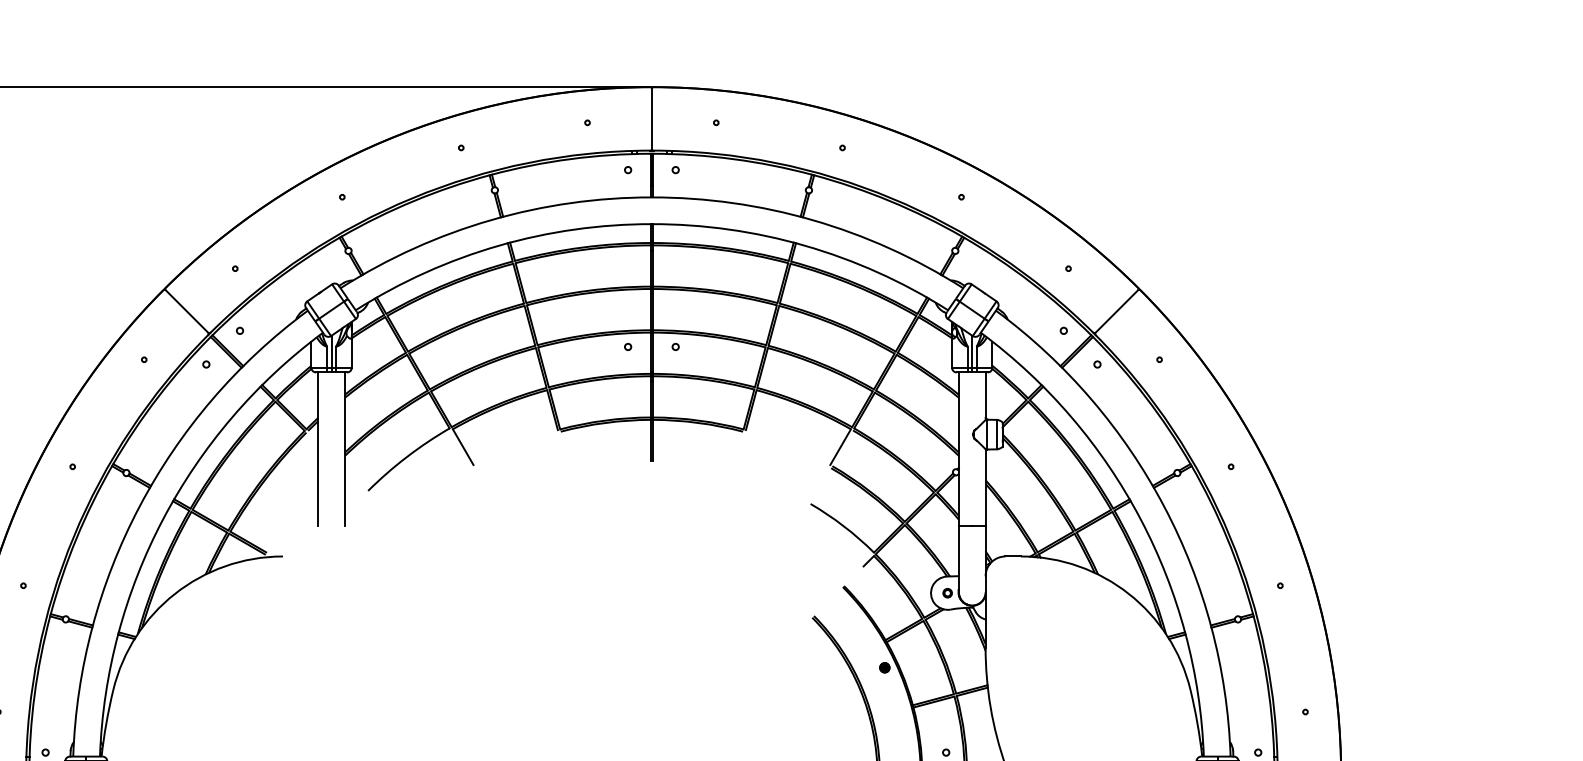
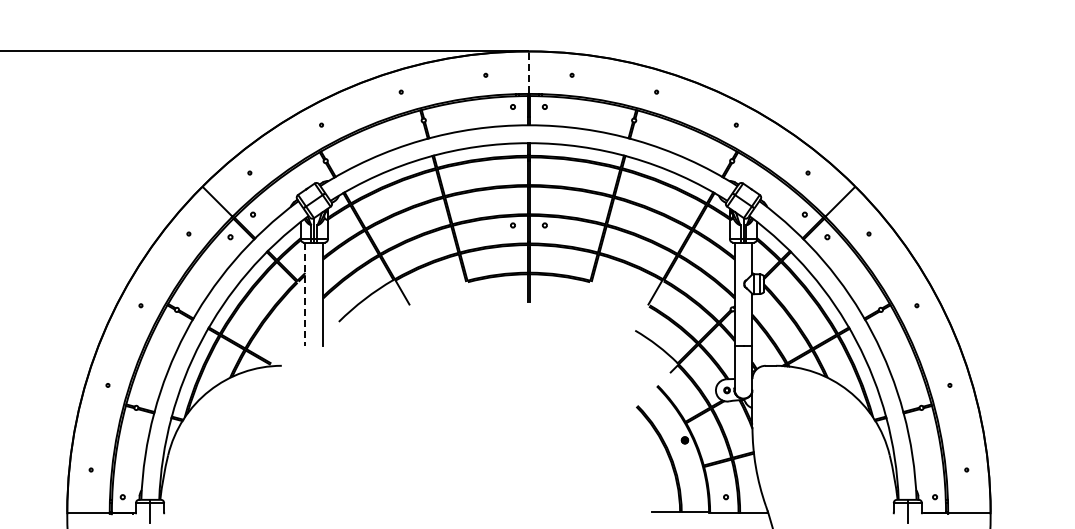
line: (651, 118) -> (528, 72), solid -> dashed
line: (318, 450) -> (305, 294), solid -> dashed

